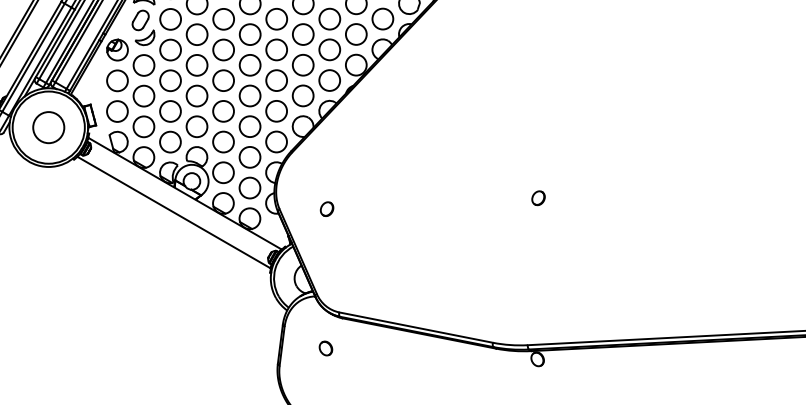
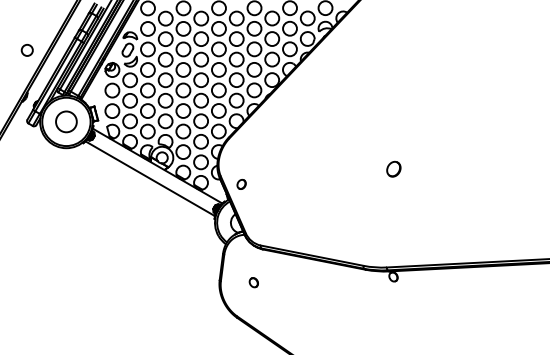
part: (539, 197) -> (394, 168), size x1.6
part: (326, 209) -> (241, 184), moved
part: (325, 348) -> (253, 282), moved

